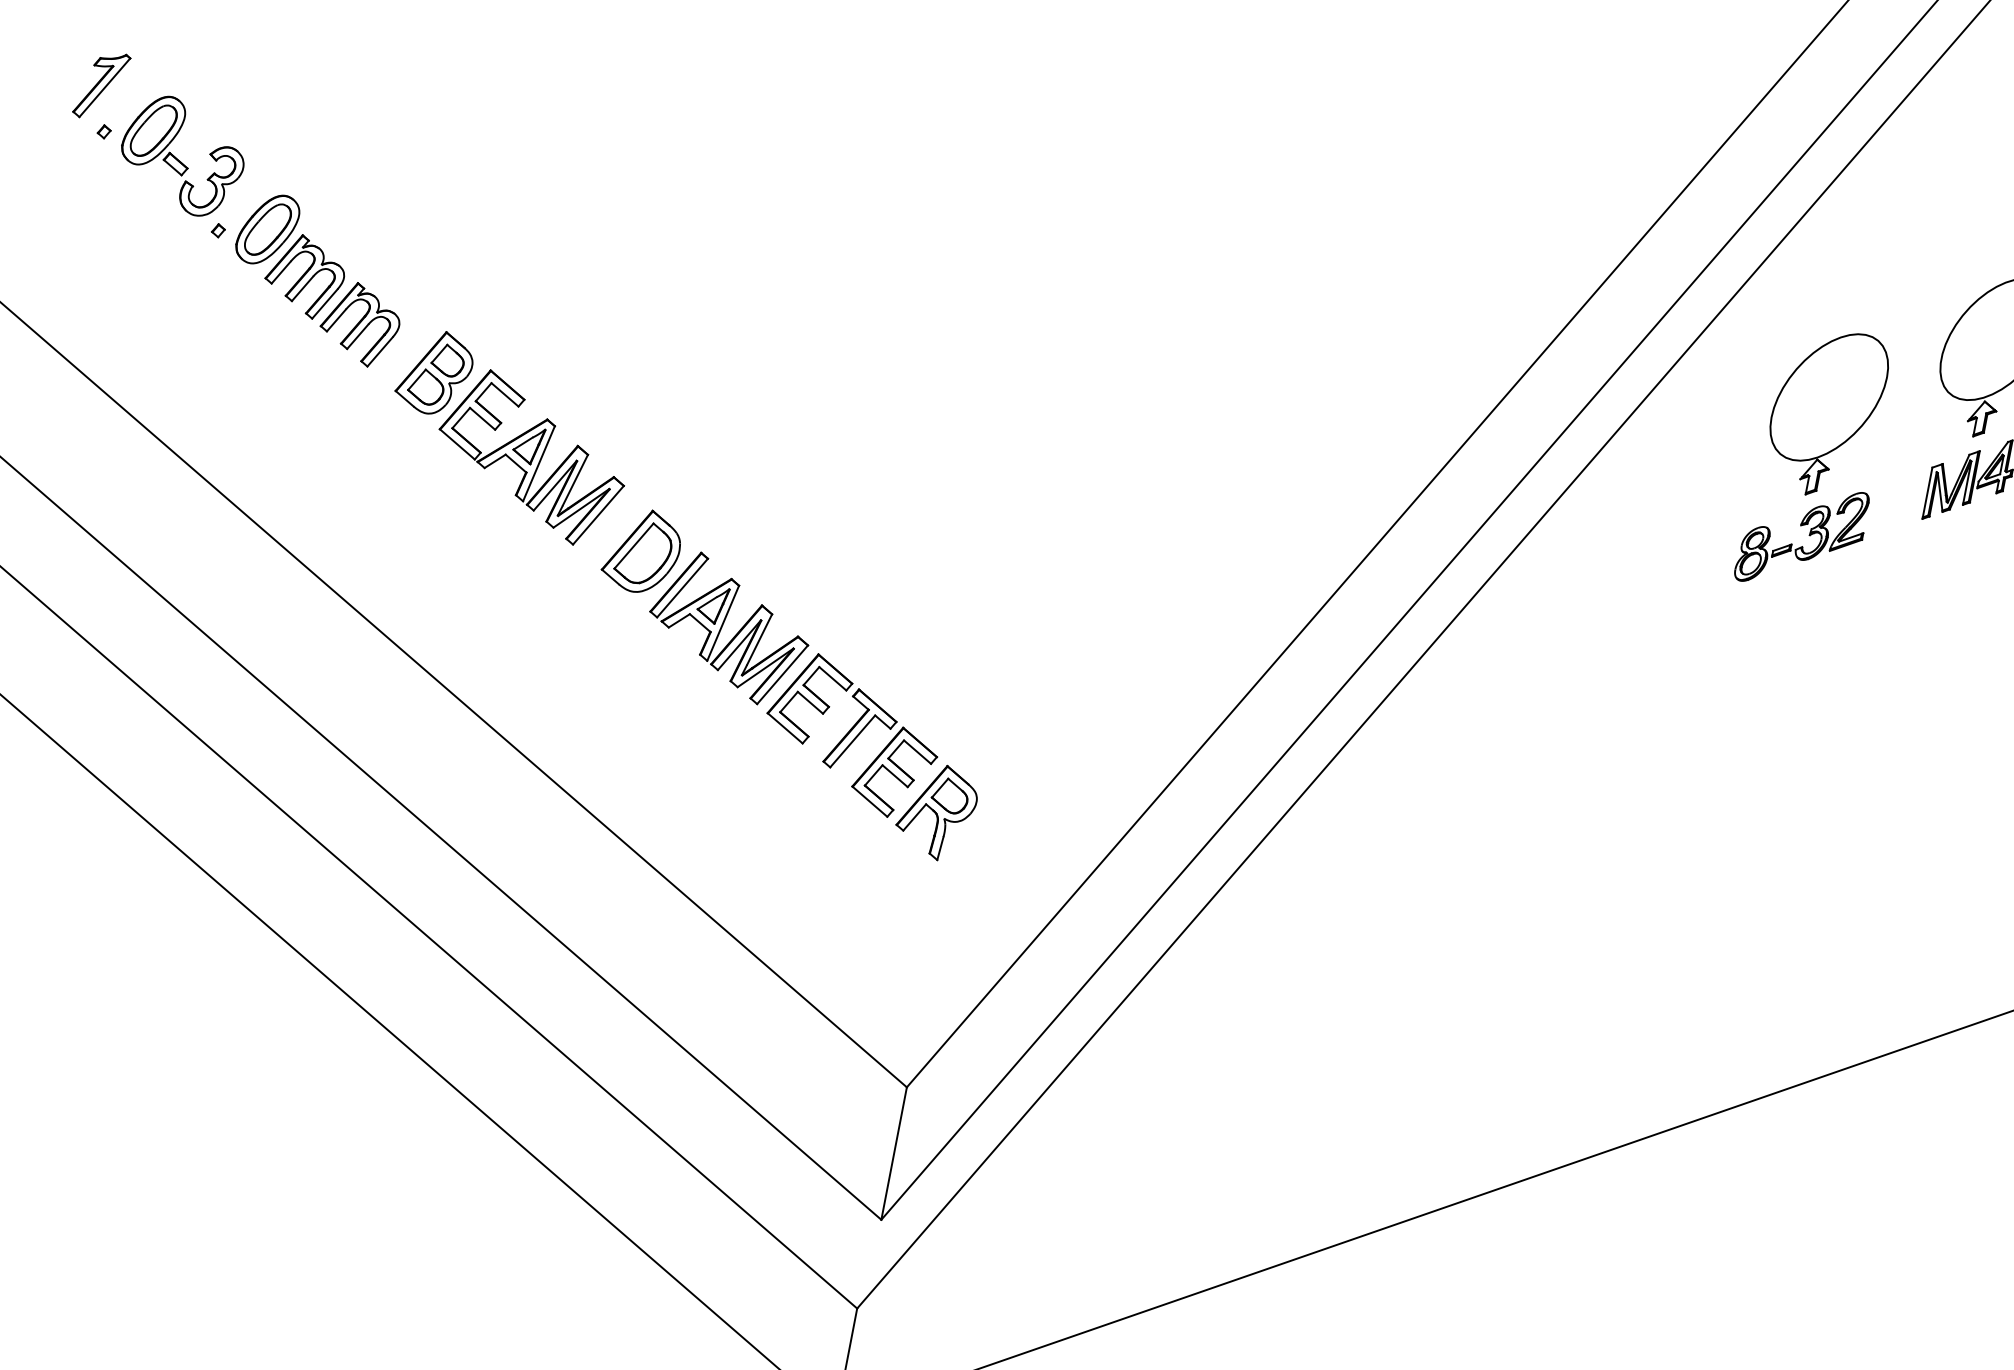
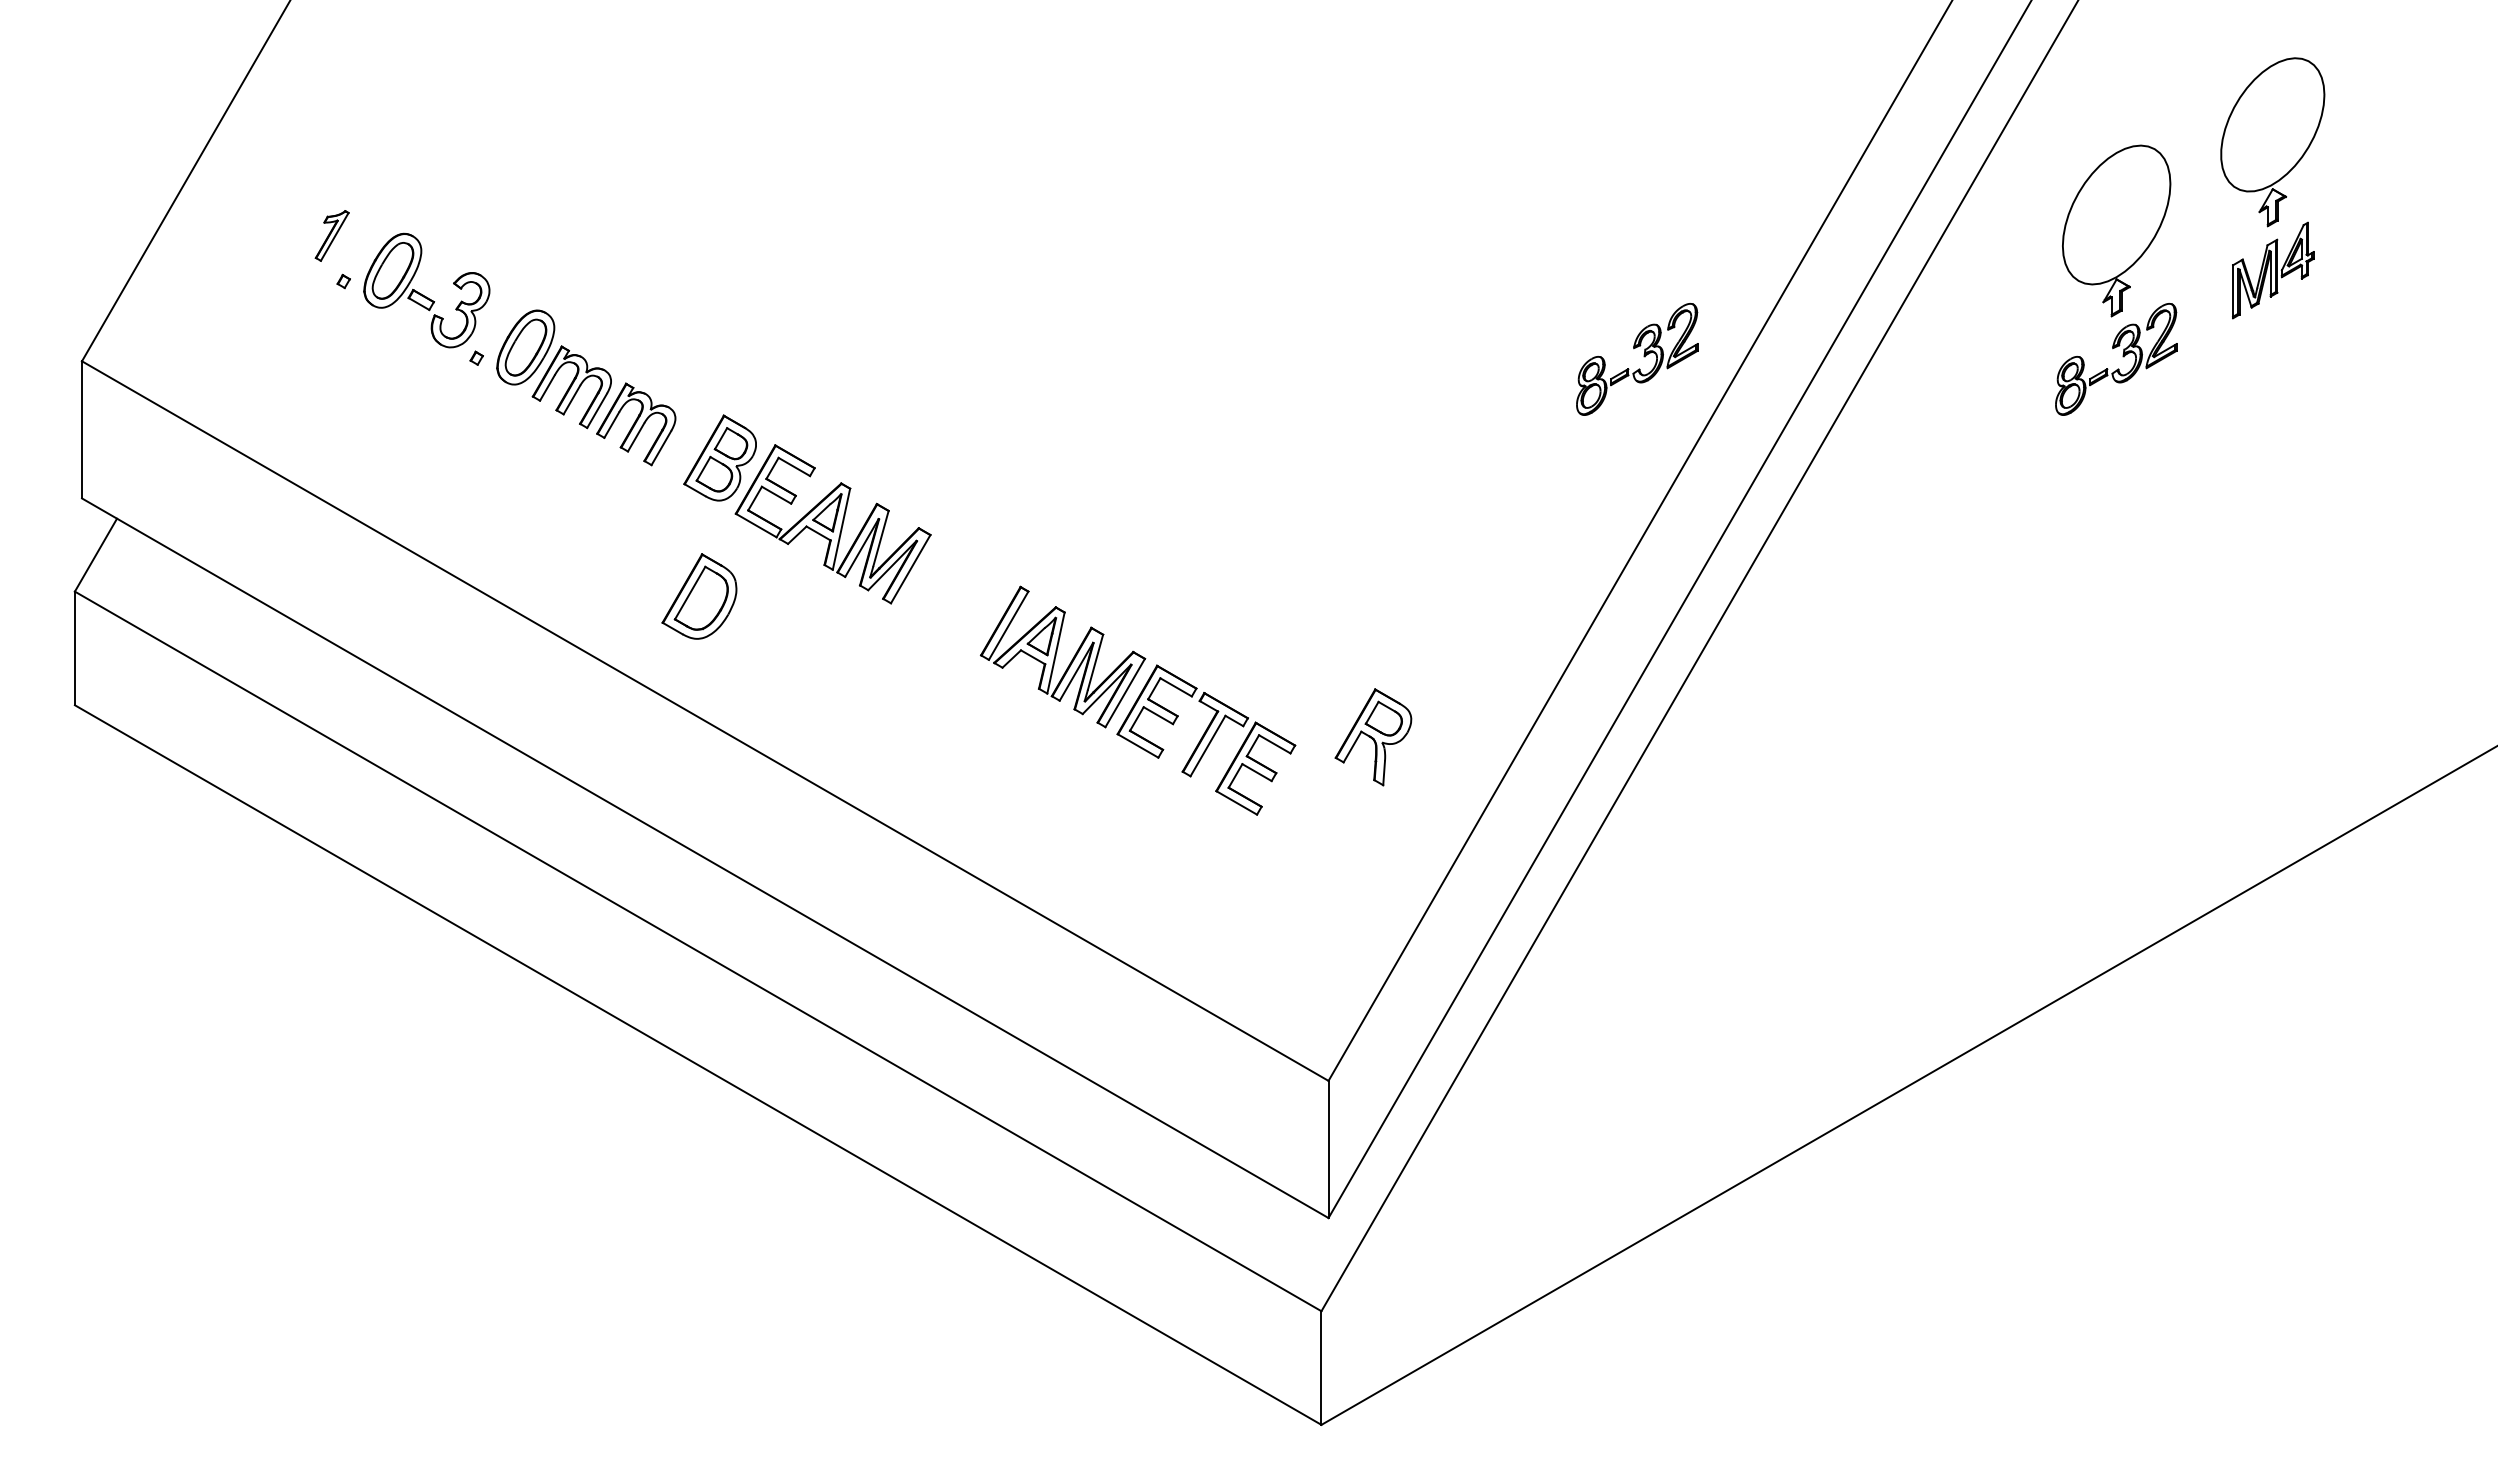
part: (100, 85) -> (331, 235), size x0.7
part: (1345, 446) -> (1643, 356), added
part: (642, 551) -> (699, 596), moved
part: (936, 812) -> (1373, 737), moved

